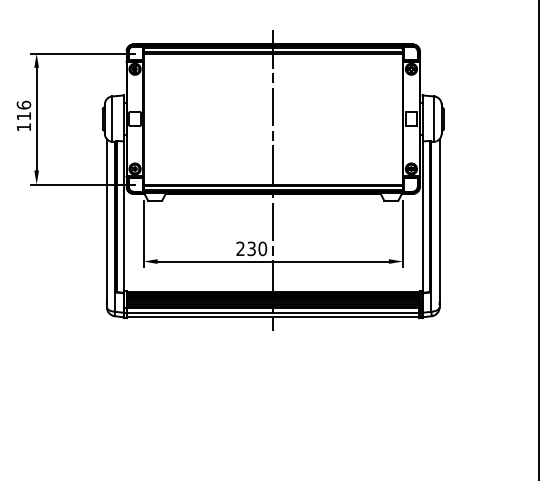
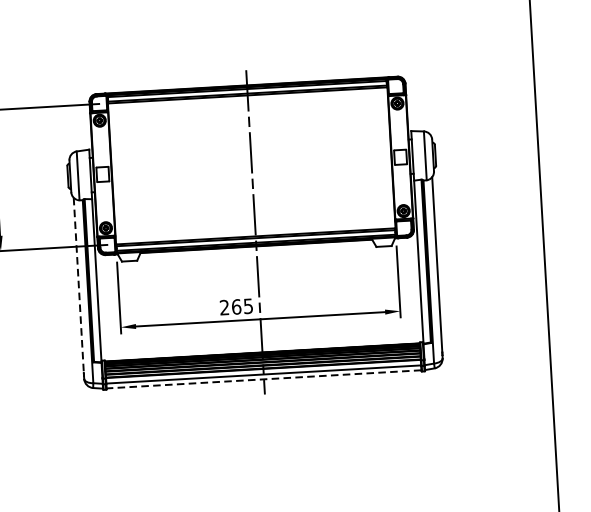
line: (106, 220) -> (78, 285), solid -> dashed
text: (257, 248) -> (242, 306), 230 -> 265
line: (272, 317) -> (263, 379), solid -> dashed

